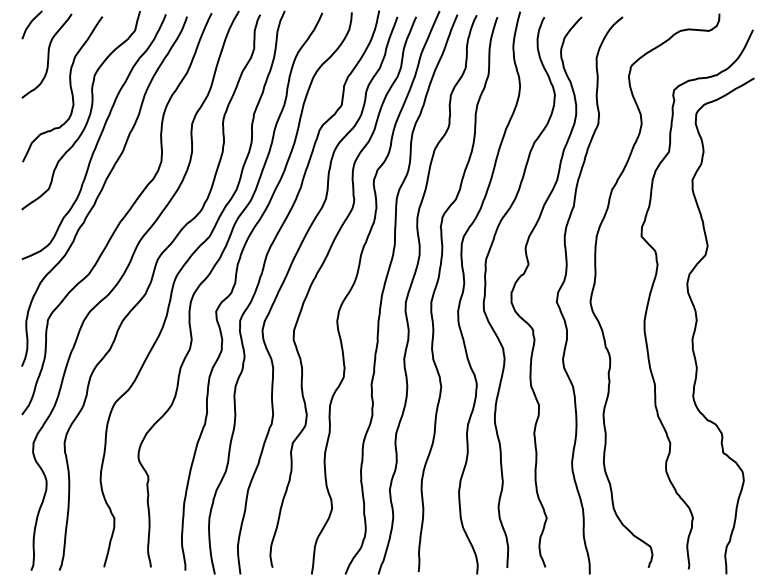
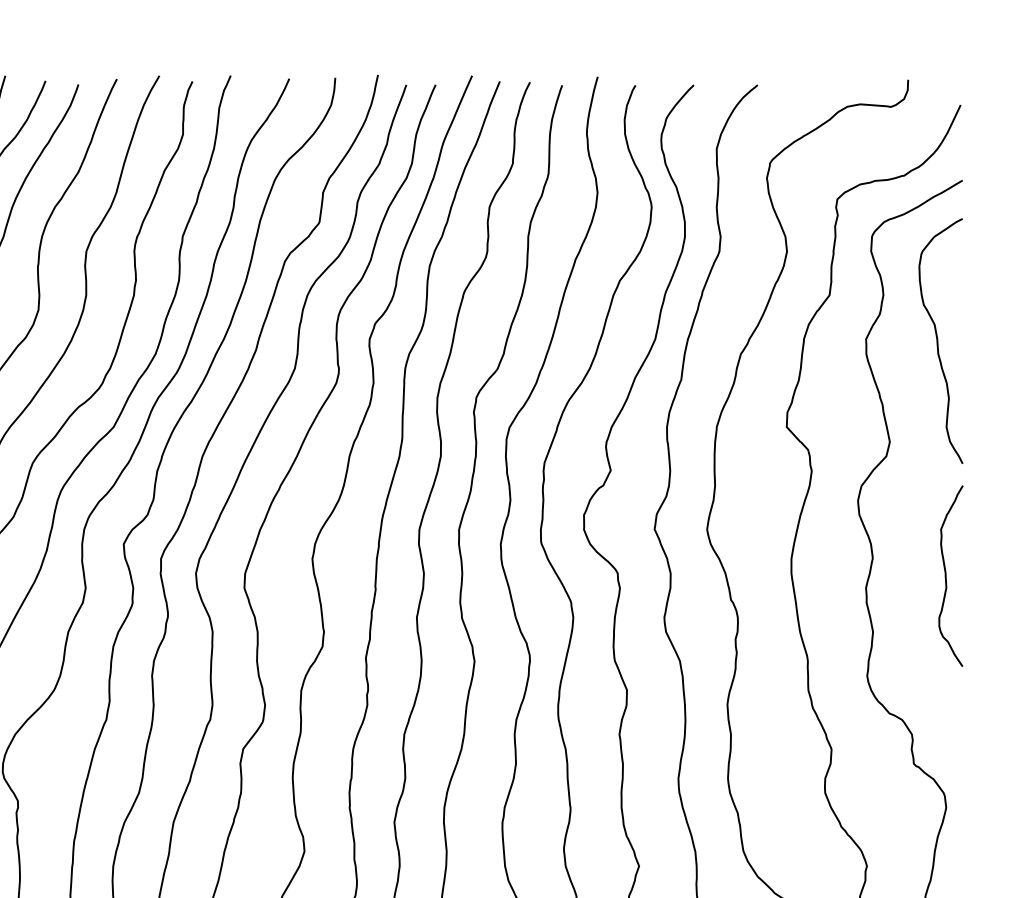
curve: (739, 181) -> (939, 341), added
curve: (744, 331) -> (947, 575), added

